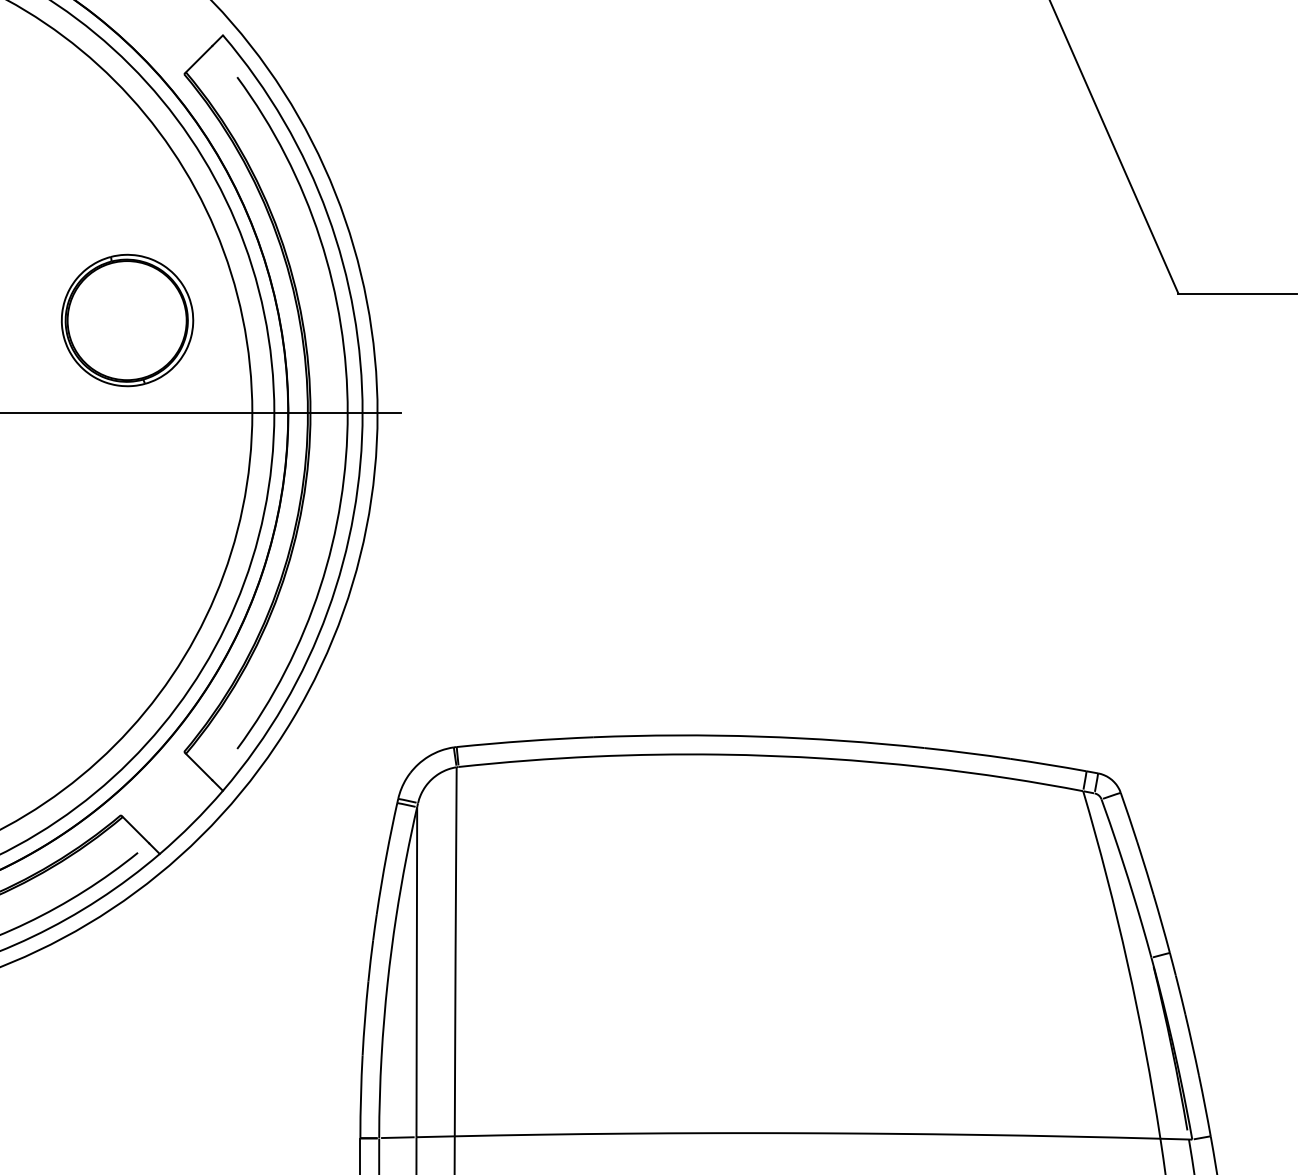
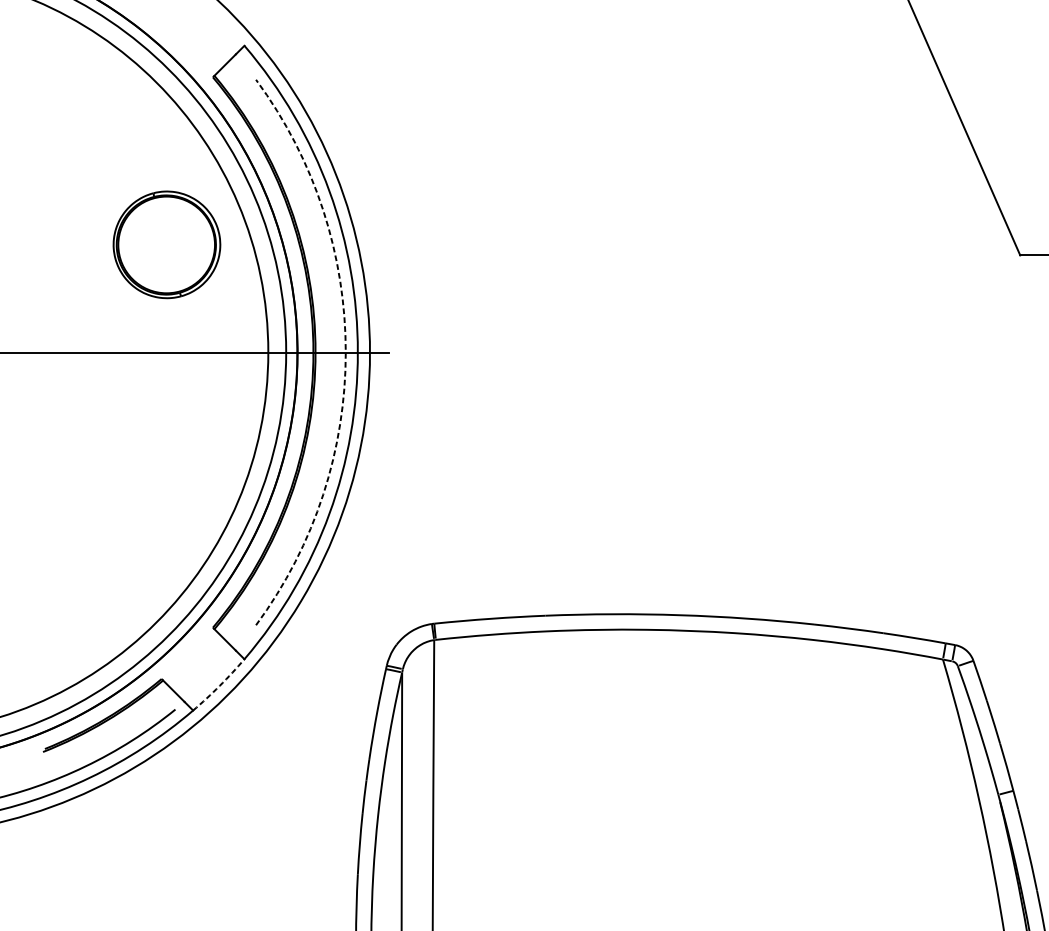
part: (127, 320) -> (166, 244), moved
arc: (347, 413) -> (345, 352), solid -> dashed
arc: (192, 823) -> (219, 685), solid -> dashed

